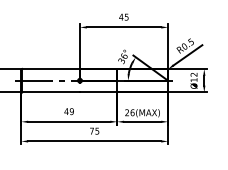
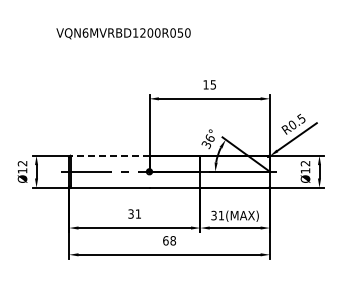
text: (120, 16) -> (205, 84), 45 -> 15
line: (50, 68) -> (109, 155), solid -> dashed
text: (69, 111) -> (134, 213), 49 -> 31
text: (129, 112) -> (217, 215), 26(MAX) -> 31(MAX)
text: (94, 130) -> (169, 240), 75 -> 68

